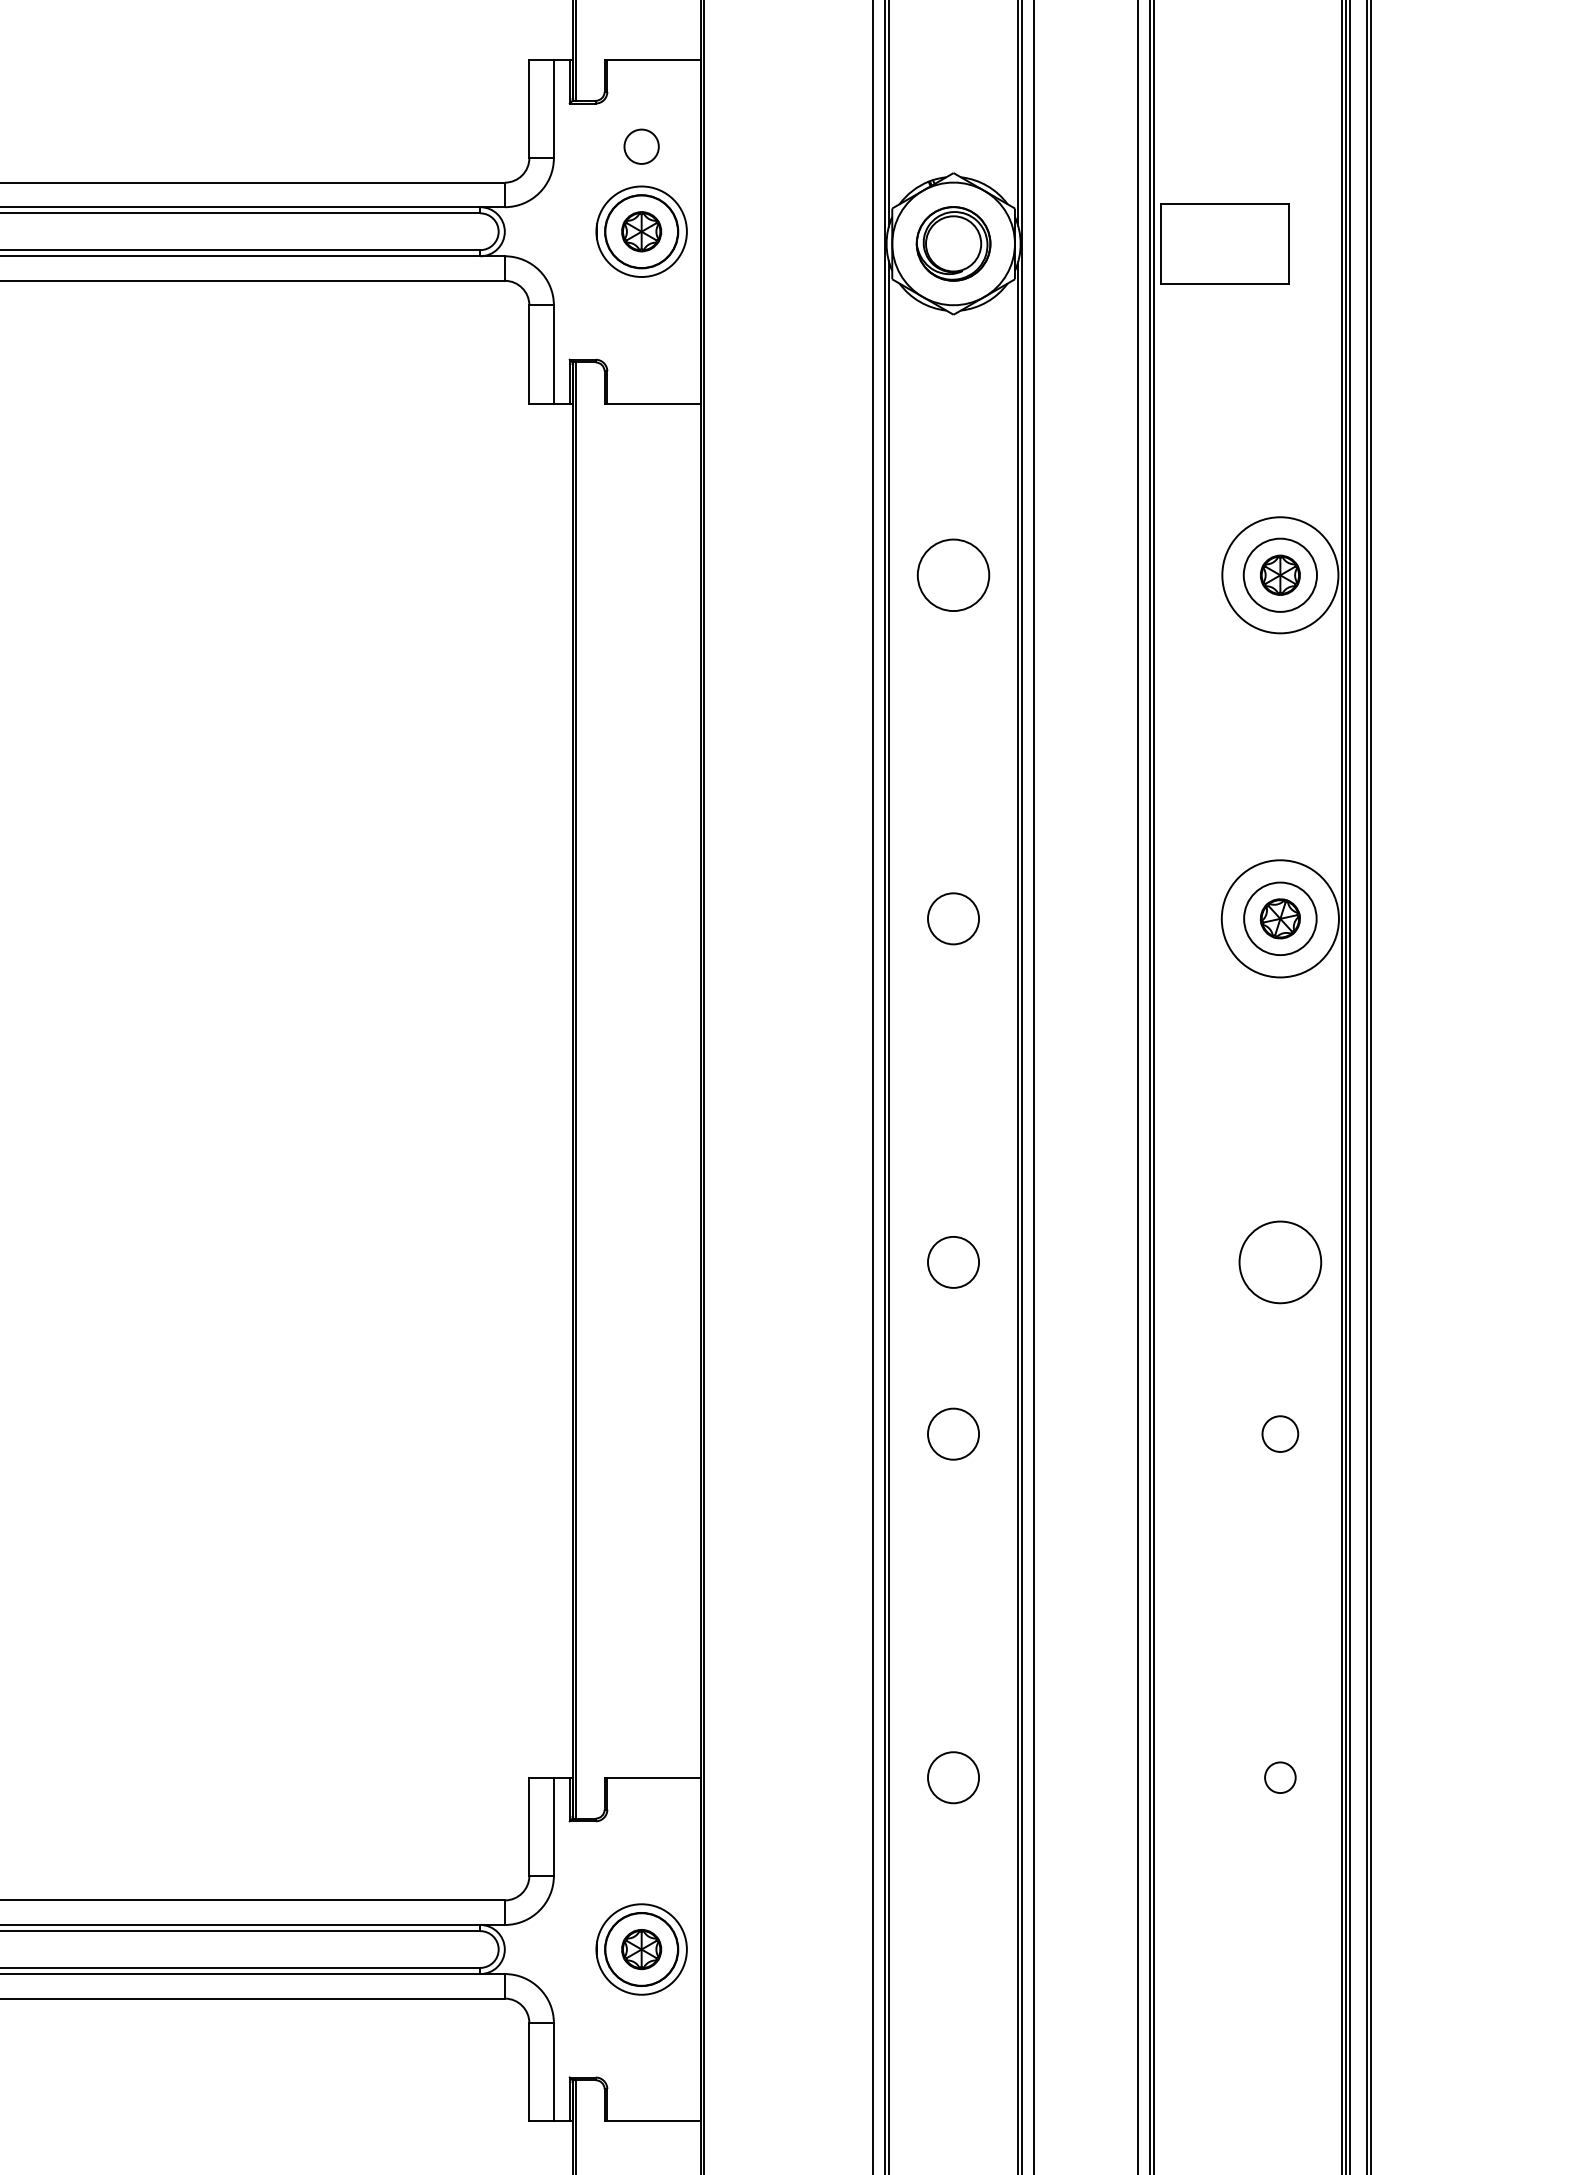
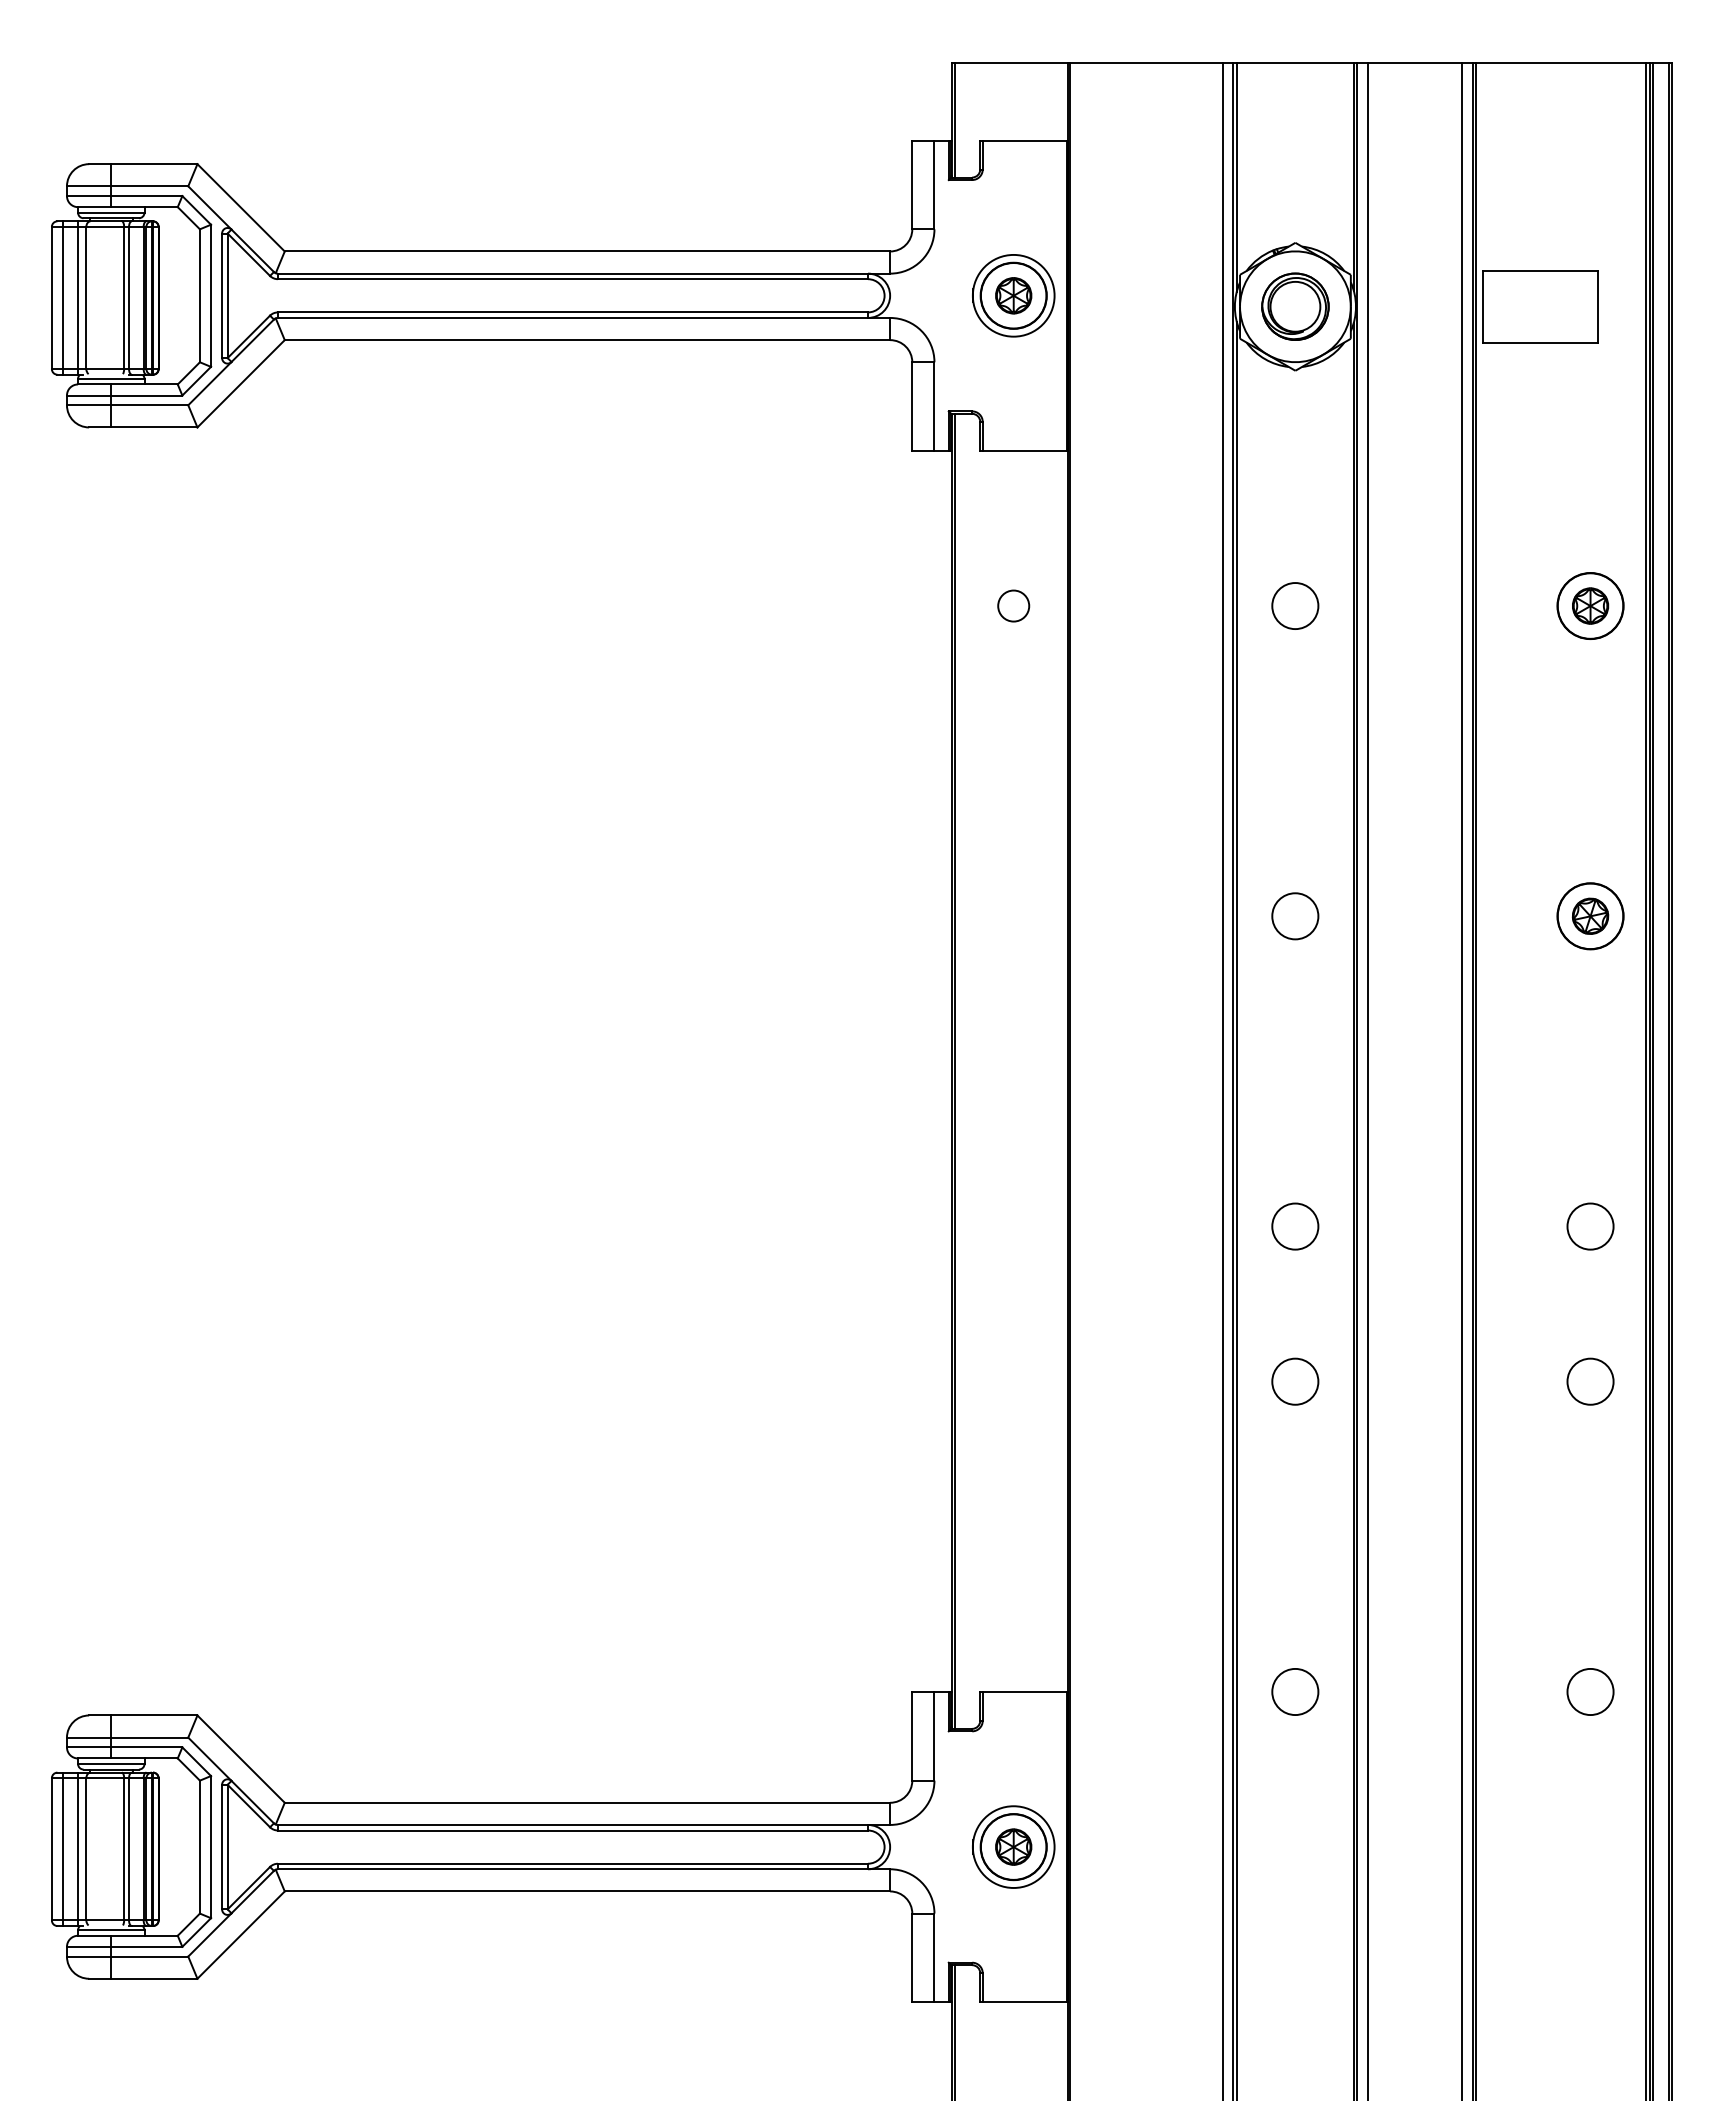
circle: (641, 146) -> (1013, 605), moved
circle: (1280, 574) -> (1590, 605), size x0.62
circle: (953, 575) -> (1295, 606), size x0.71
circle: (1280, 919) -> (1590, 916), size x0.62
circle: (1280, 1262) -> (1590, 1226), size x0.62
circle: (1280, 1433) -> (1590, 1381), size x1.43
circle: (1280, 1777) -> (1590, 1691), size x1.67

